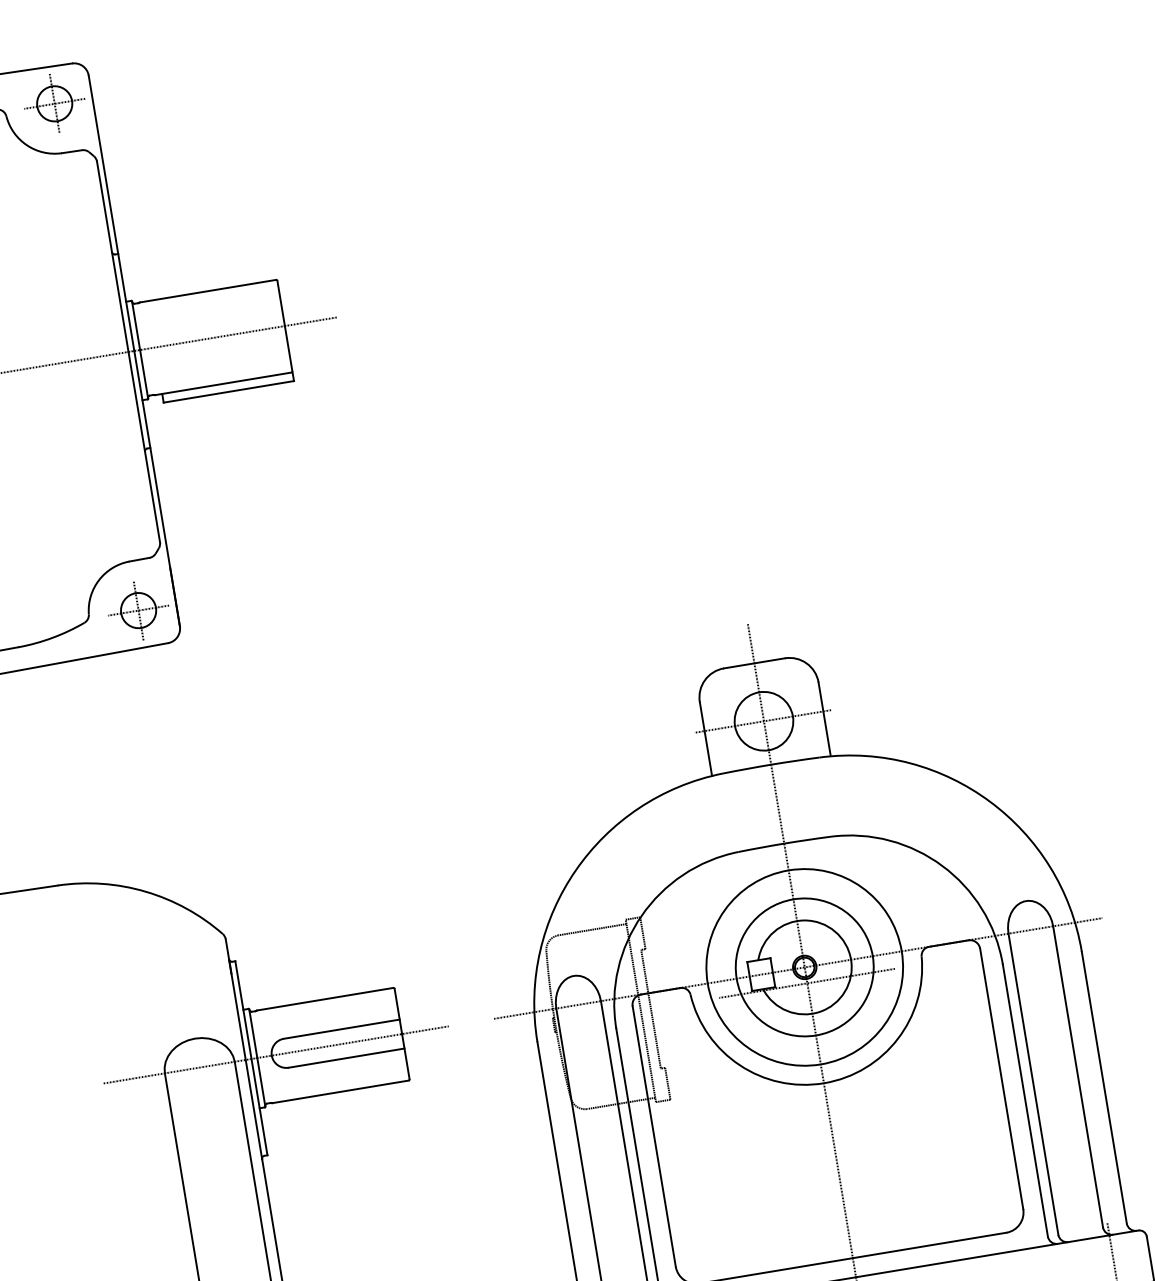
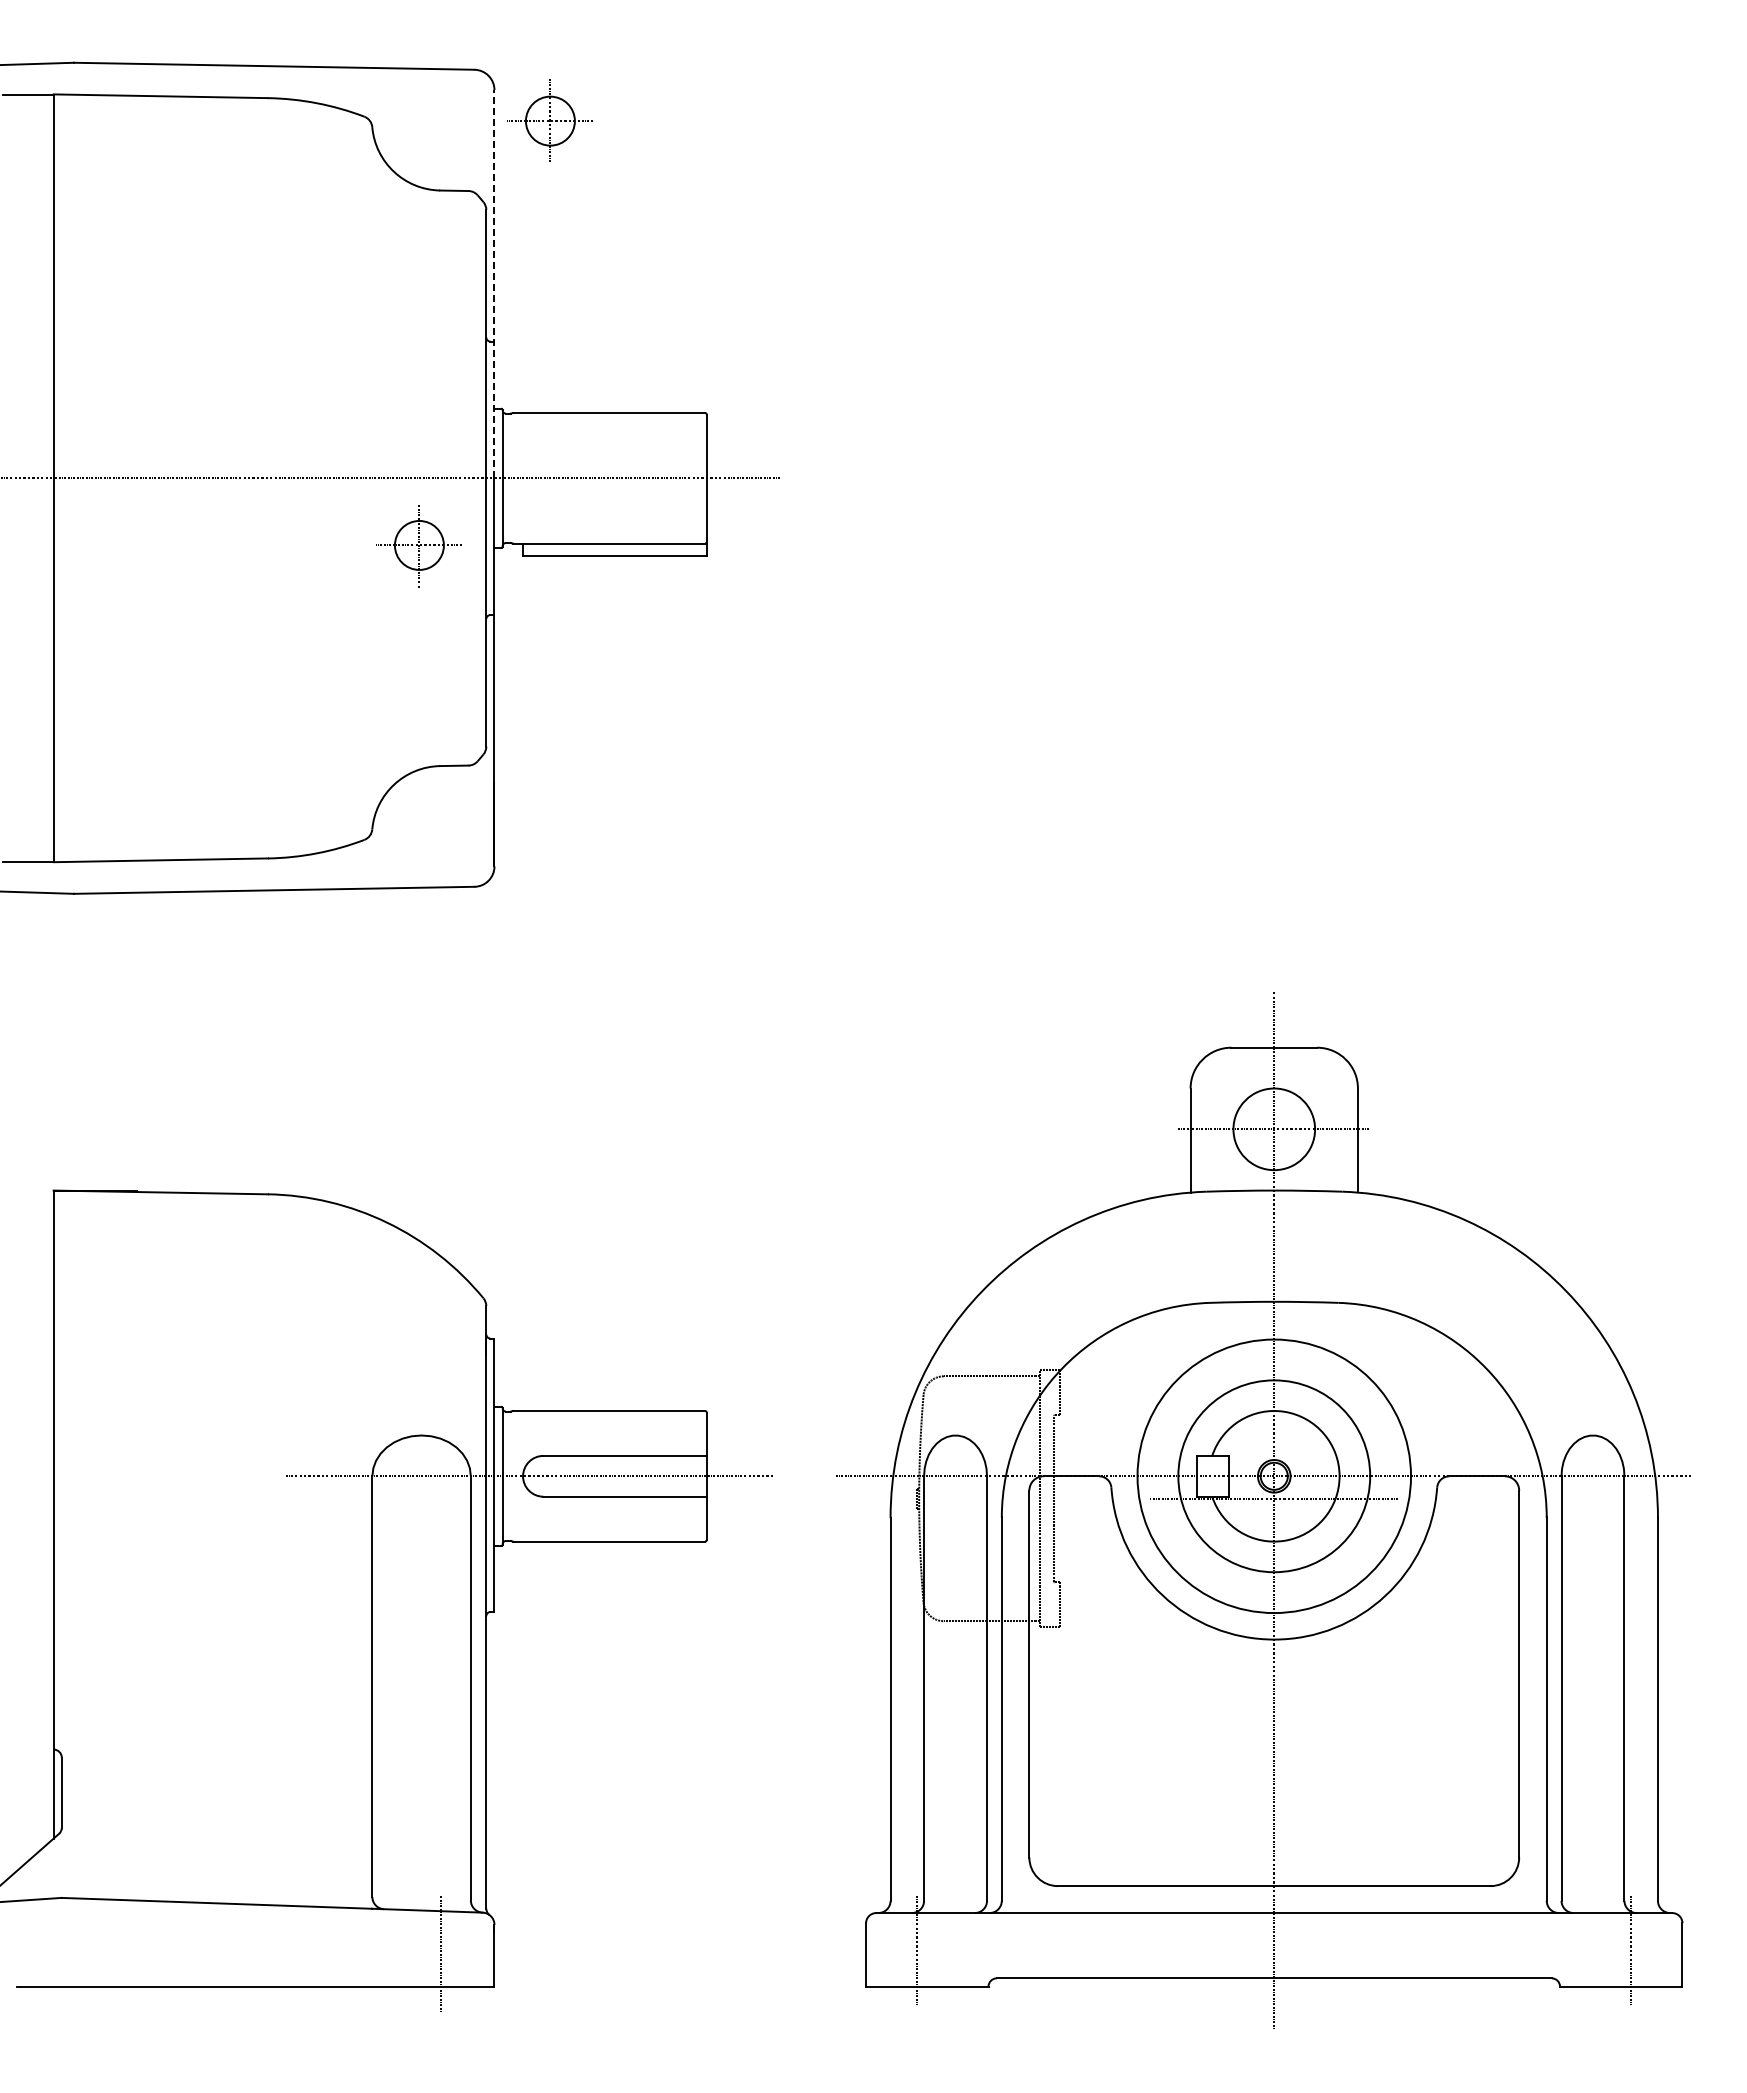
part: (53, 103) -> (549, 120), moved
line: (111, 212) -> (494, 283), solid -> dashed
part: (138, 611) -> (418, 546), moved

